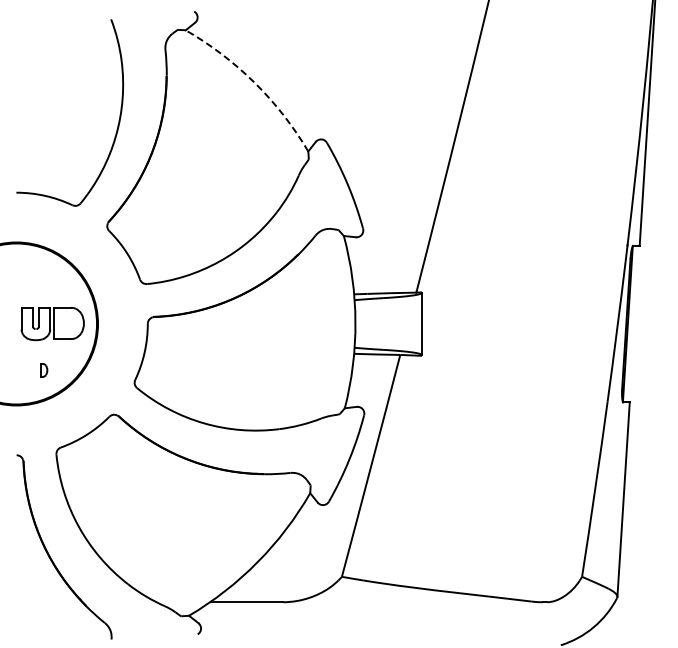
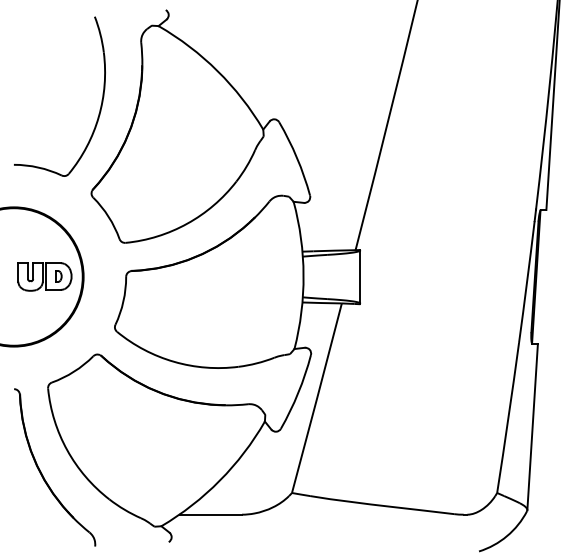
arc: (254, 82) -> (217, 70), dashed -> solid
part: (44, 370) -> (59, 276), moved

